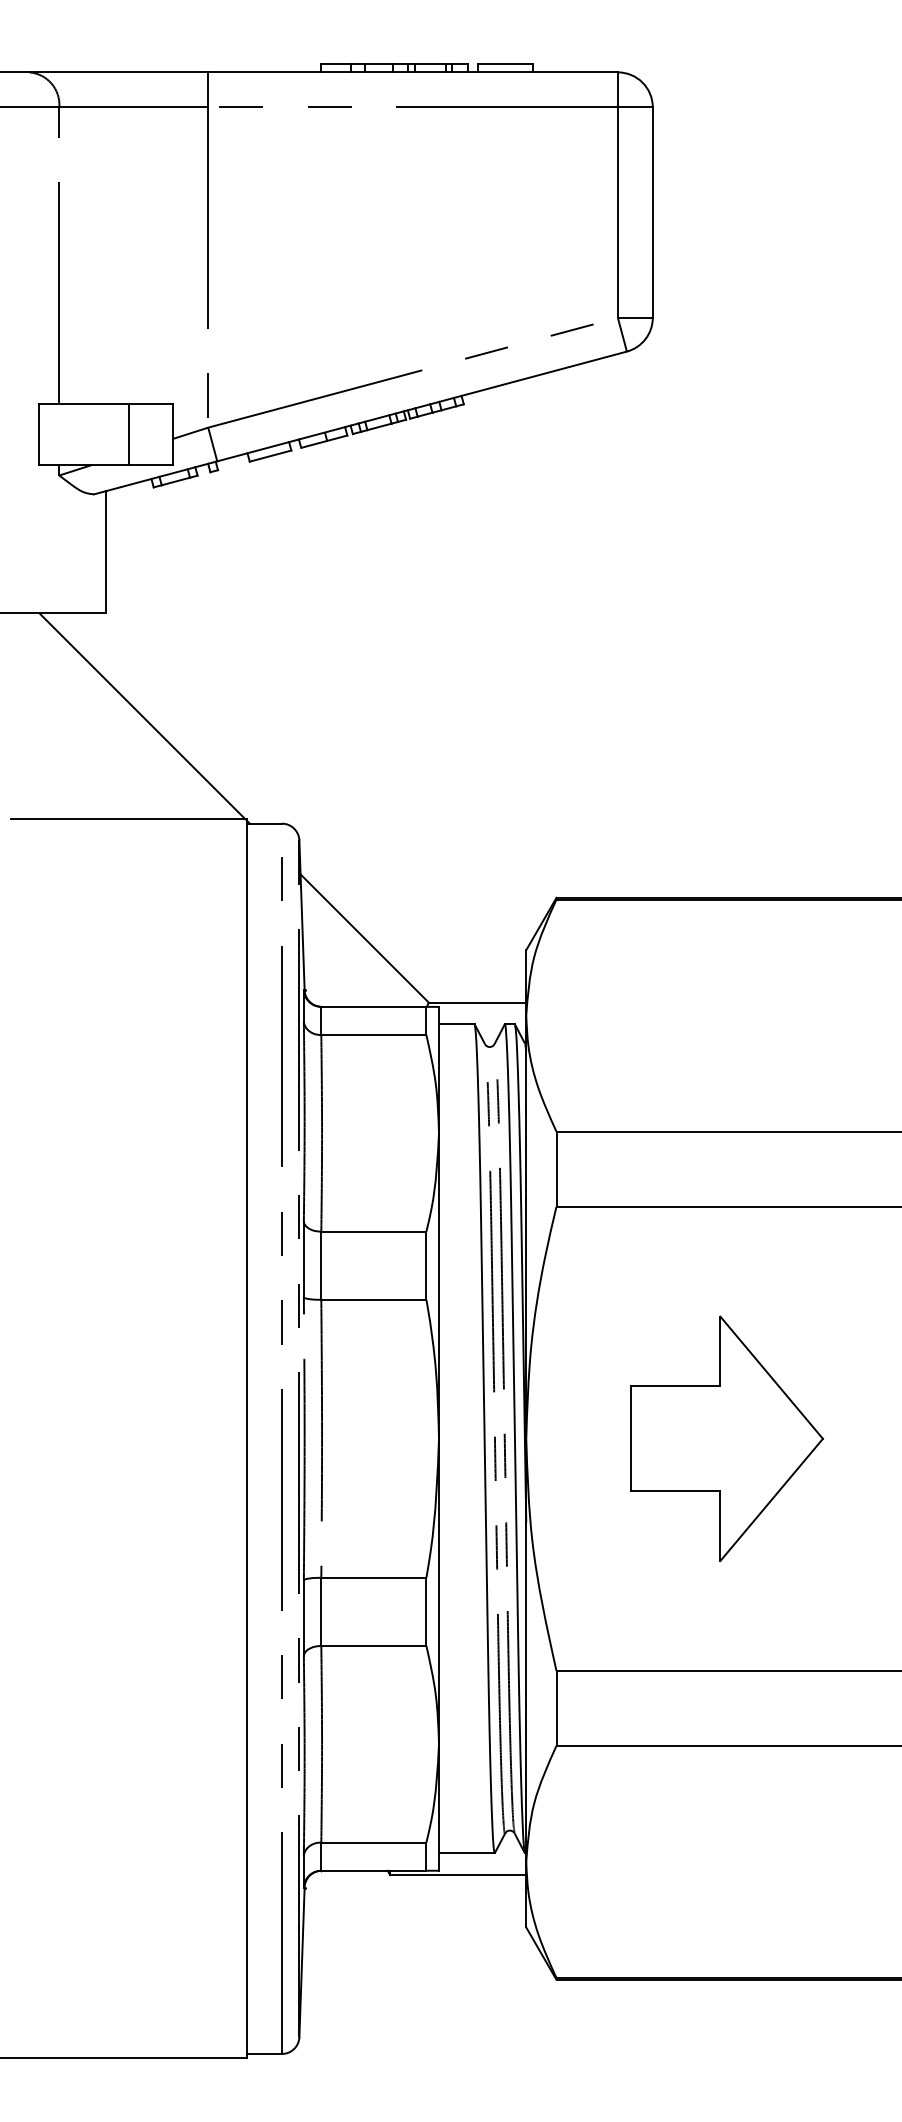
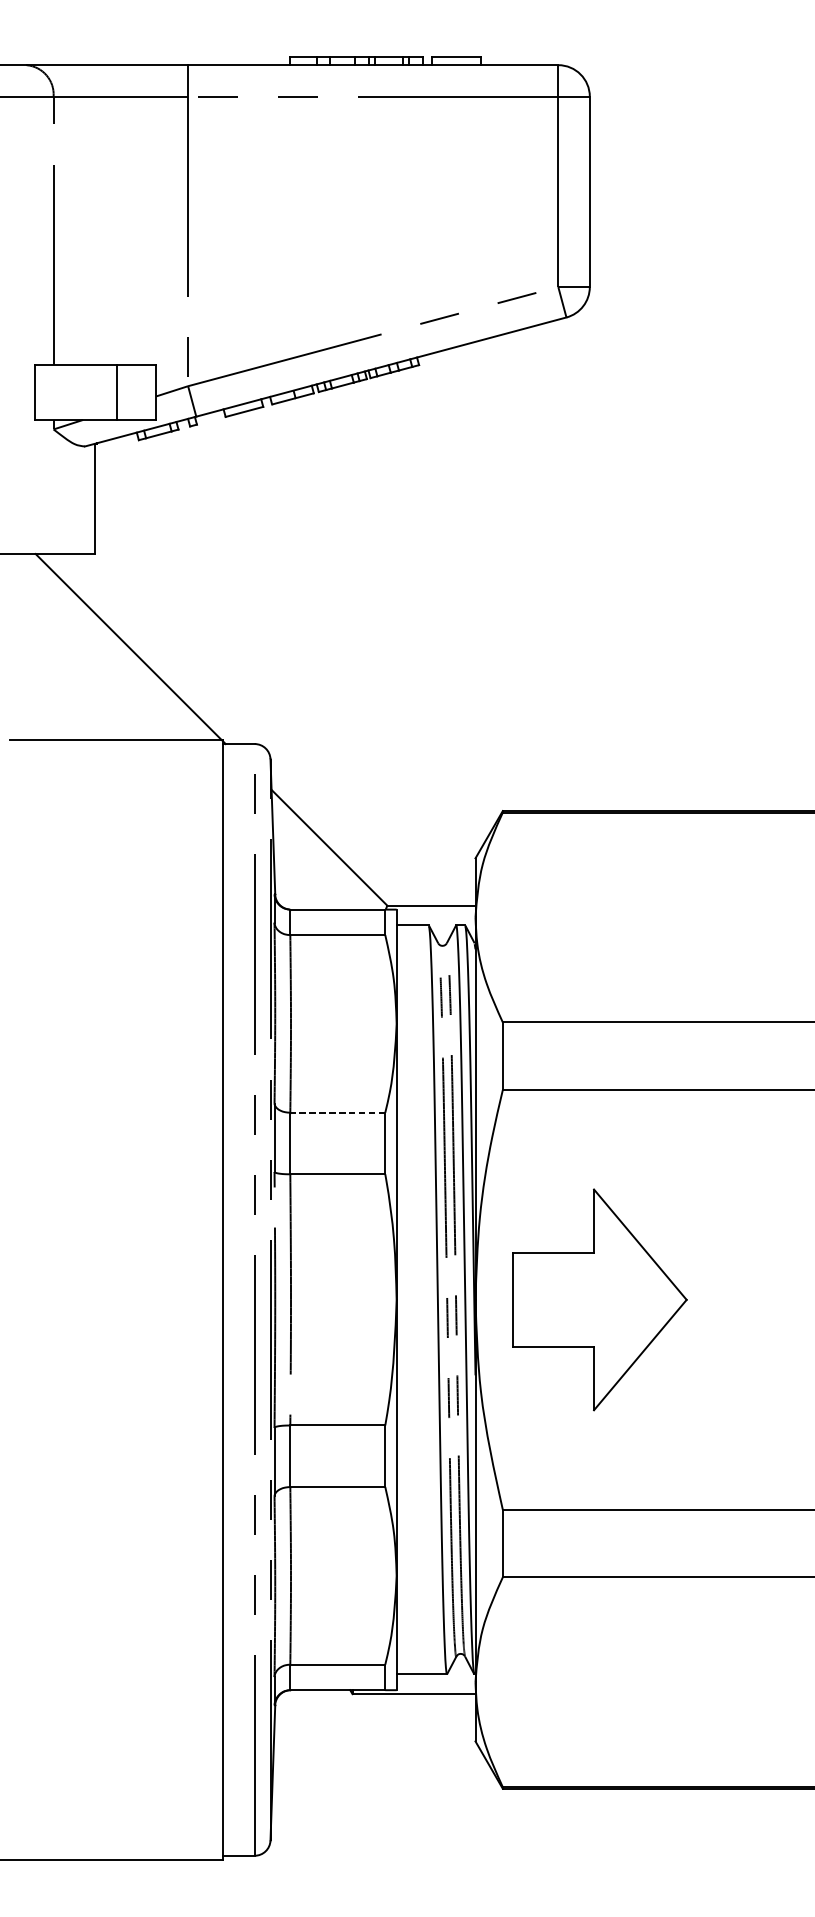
line: (373, 1231) -> (337, 1112), solid -> dashed
part: (727, 1438) -> (600, 1299), moved

